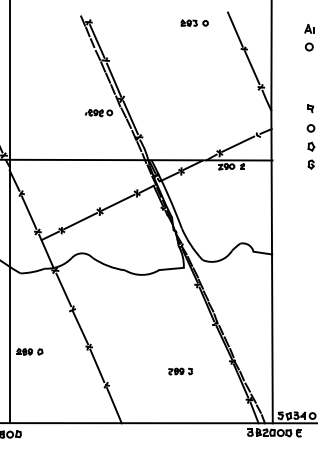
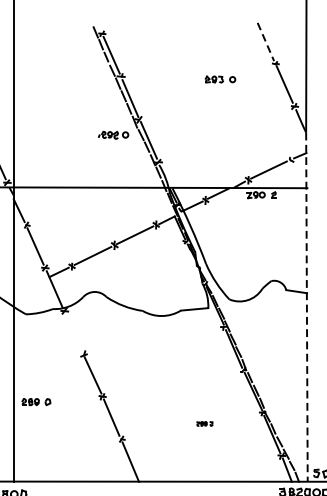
part: (194, 22) -> (220, 78), moved
line: (235, 29) -> (266, 41), solid -> dashed
line: (272, 267) -> (307, 307), solid -> dashed
line: (63, 289) -> (73, 332), removed
part: (180, 371) -> (204, 423), size x0.6

